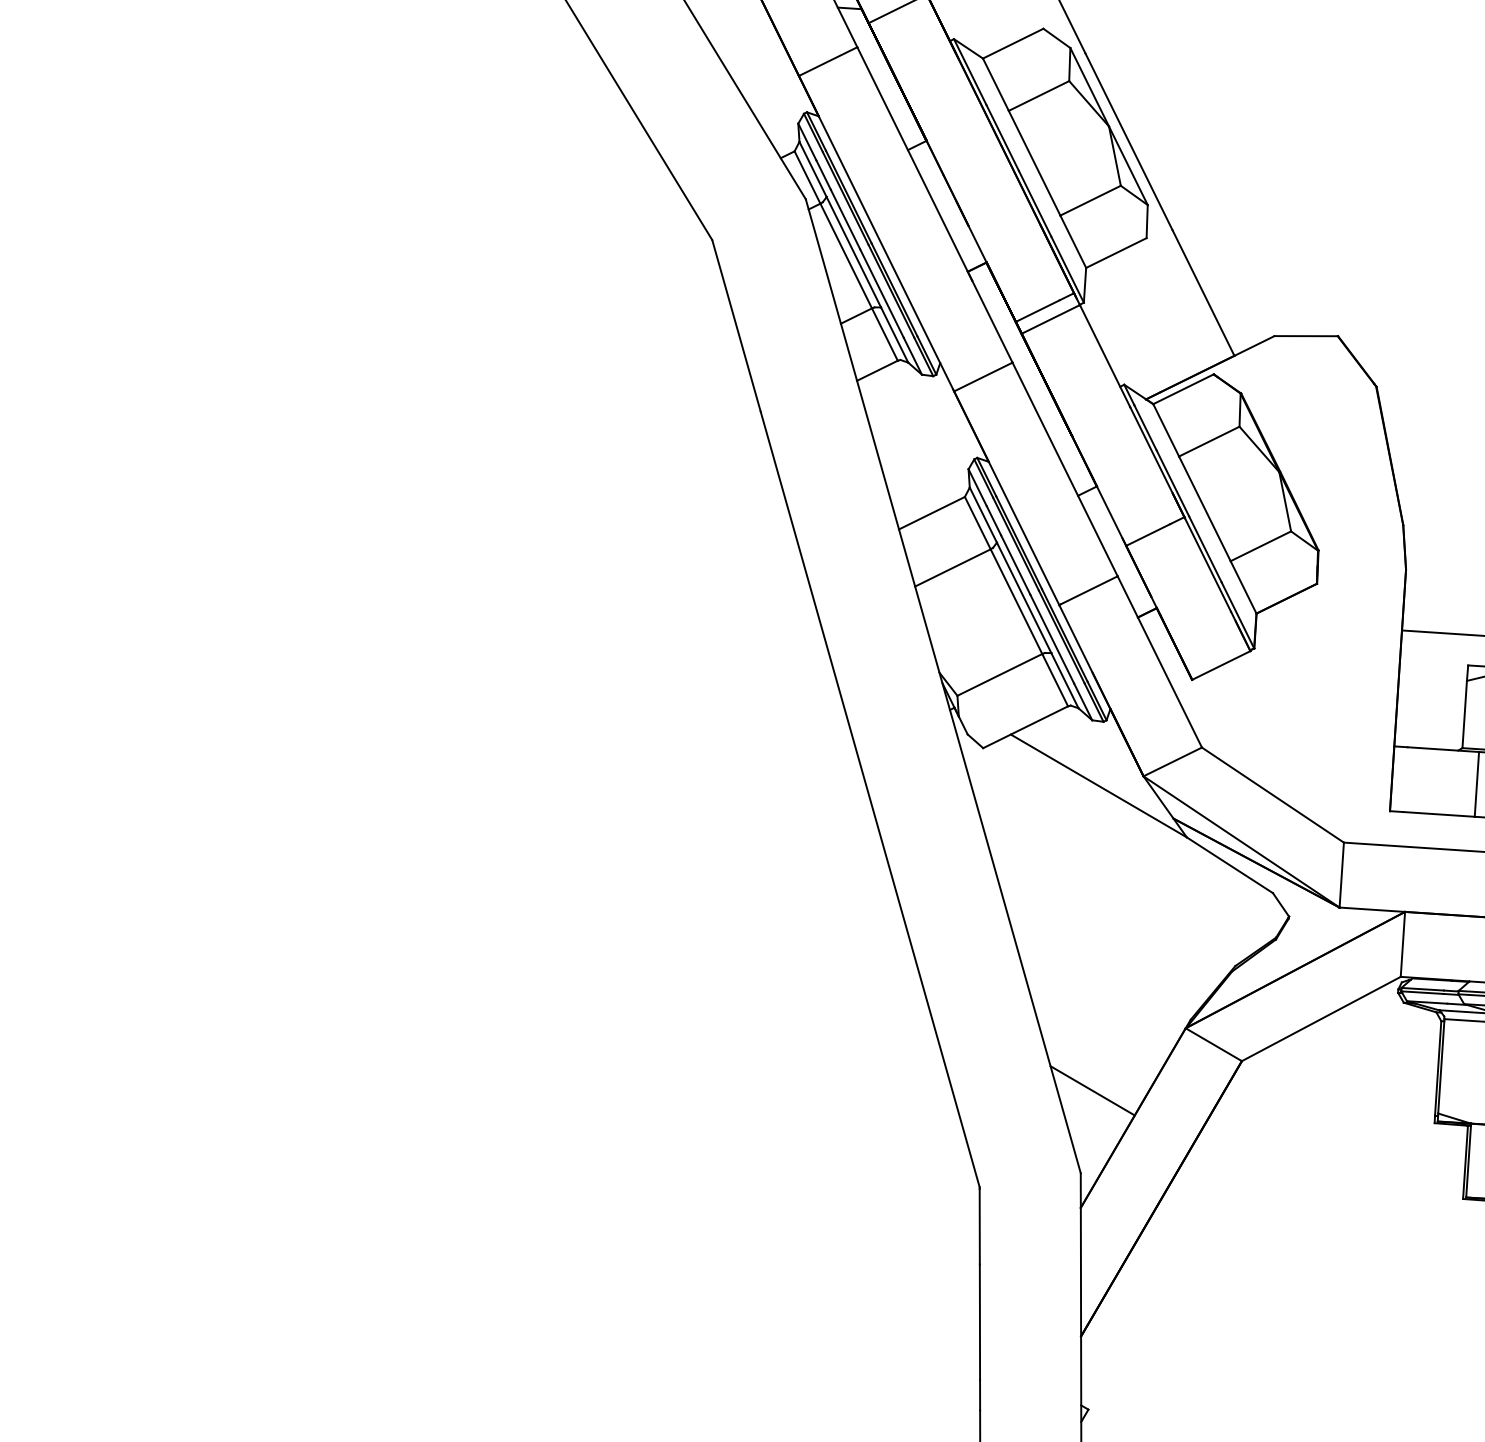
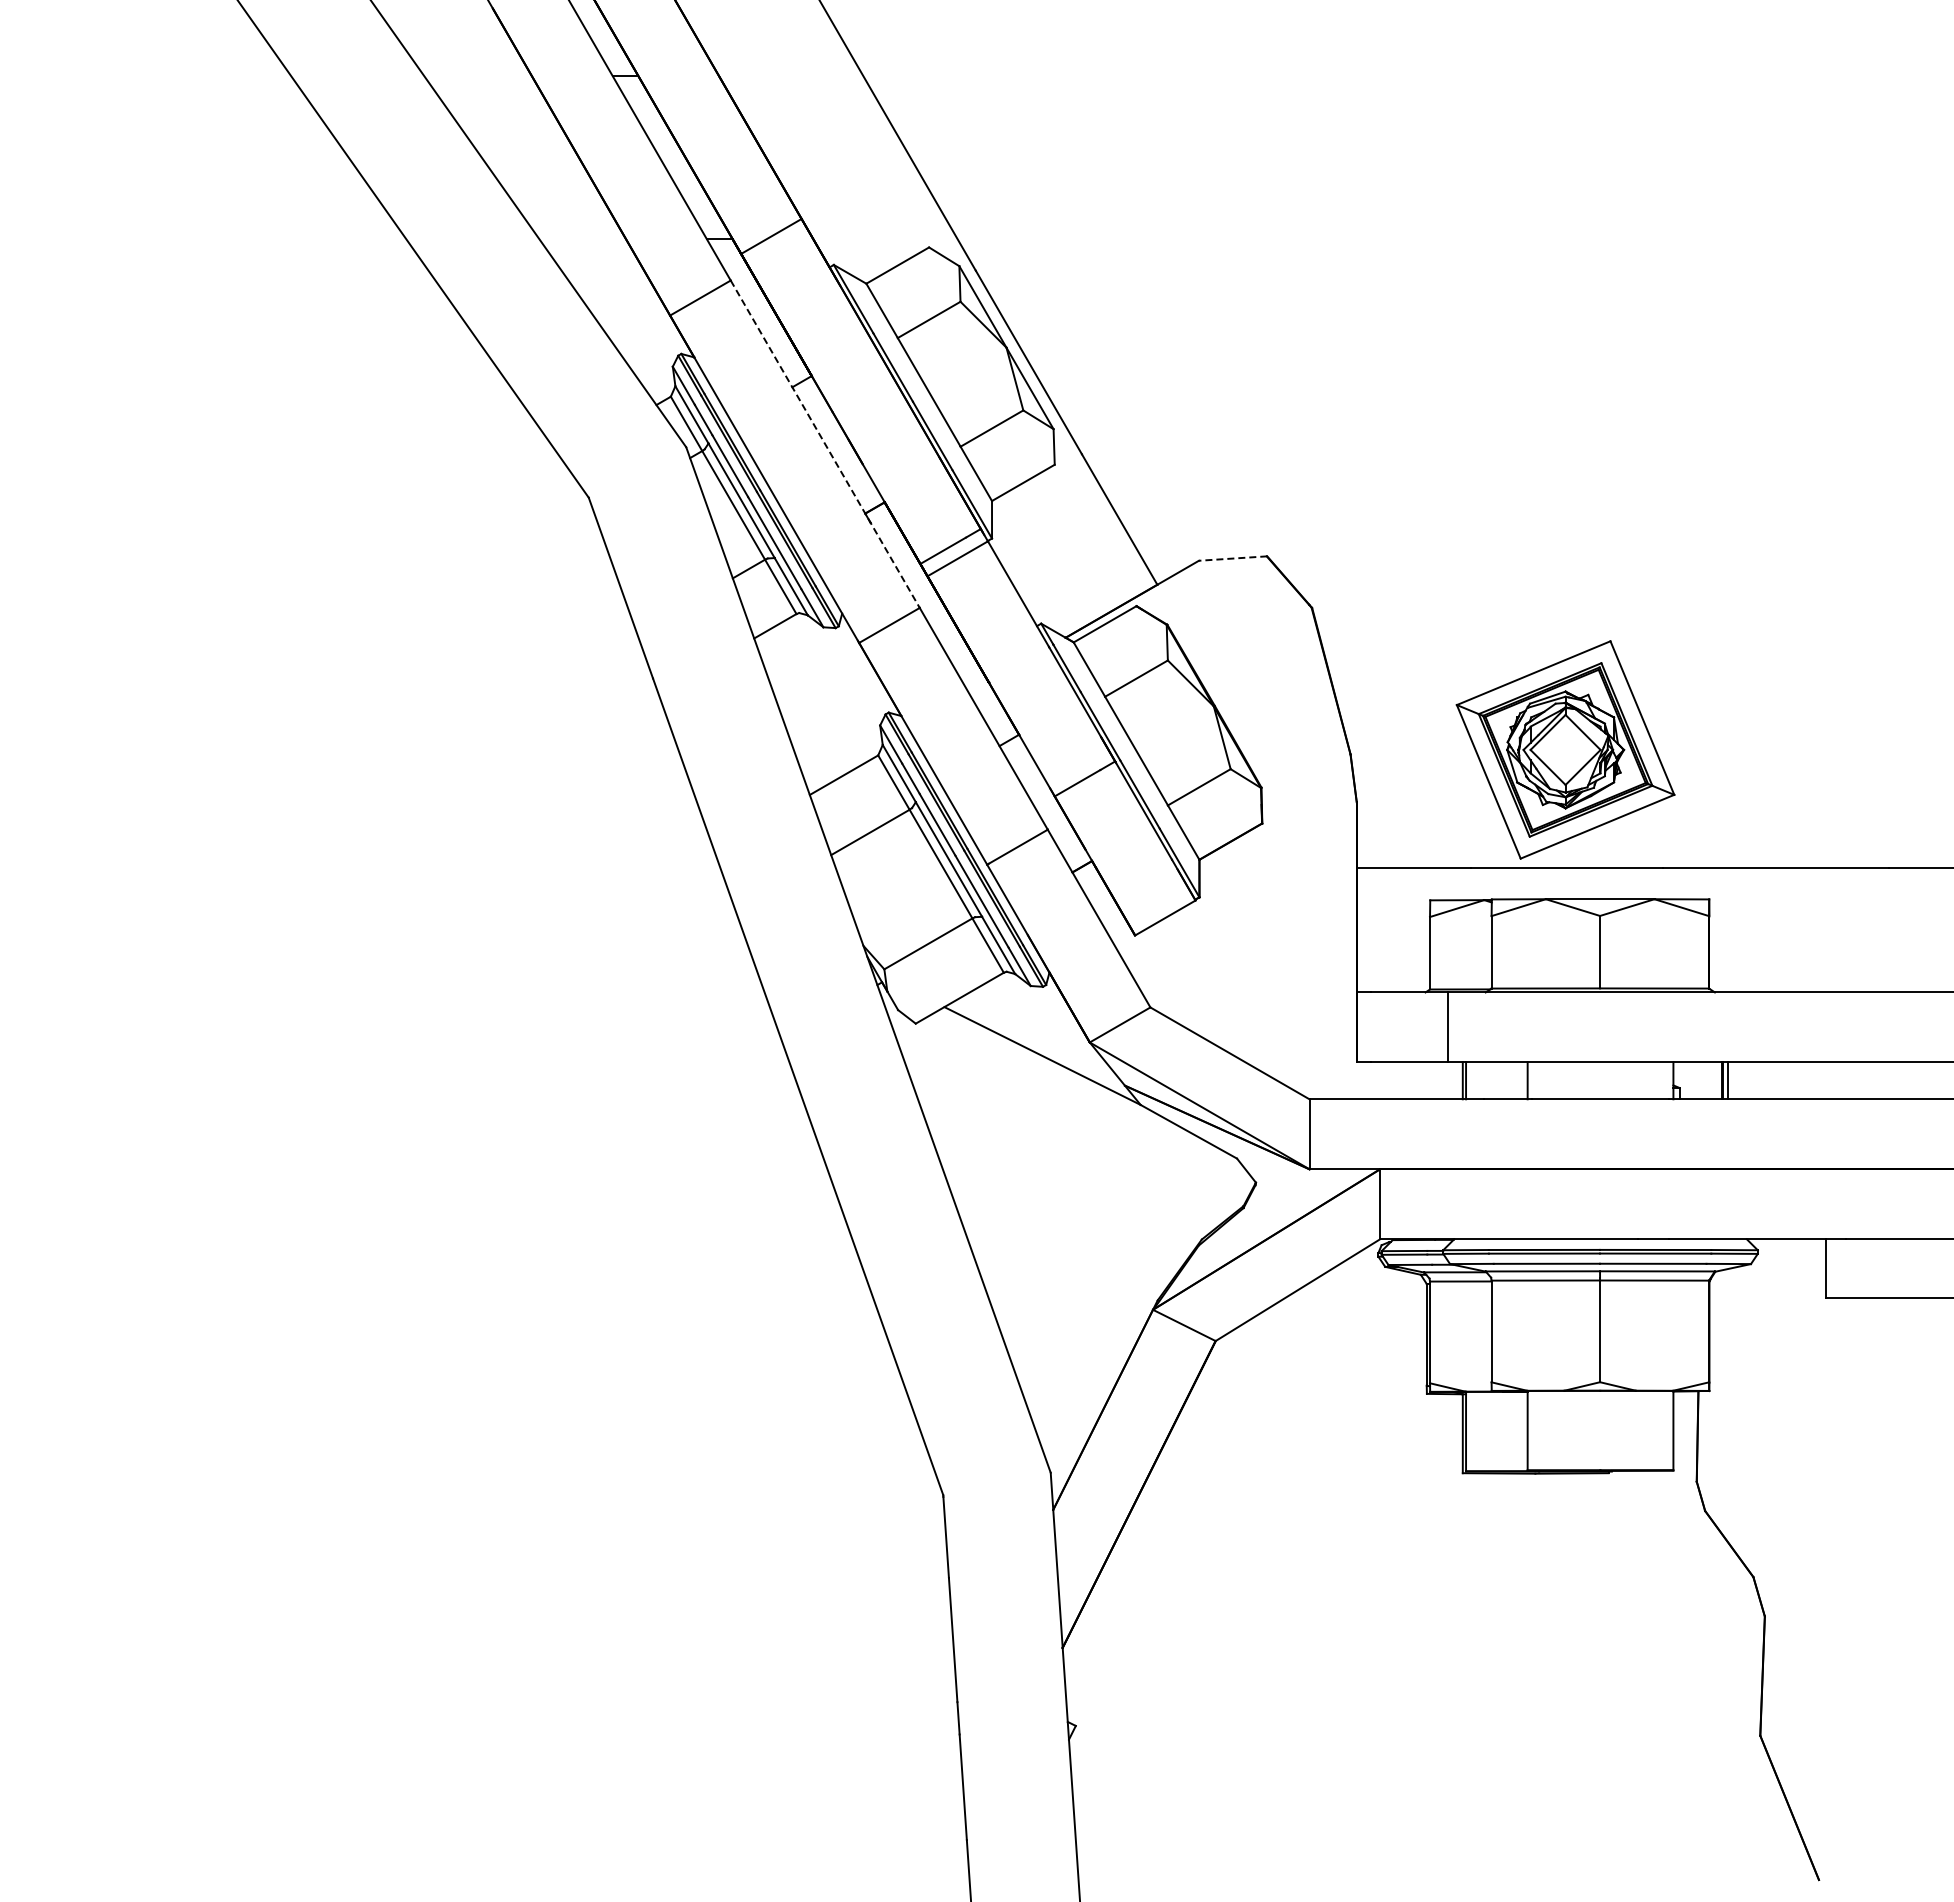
line: (935, 205) -> (825, 444), solid -> dashed
line: (1305, 336) -> (1232, 558), solid -> dashed
line: (1092, 1090) -> (1057, 1383), removed

